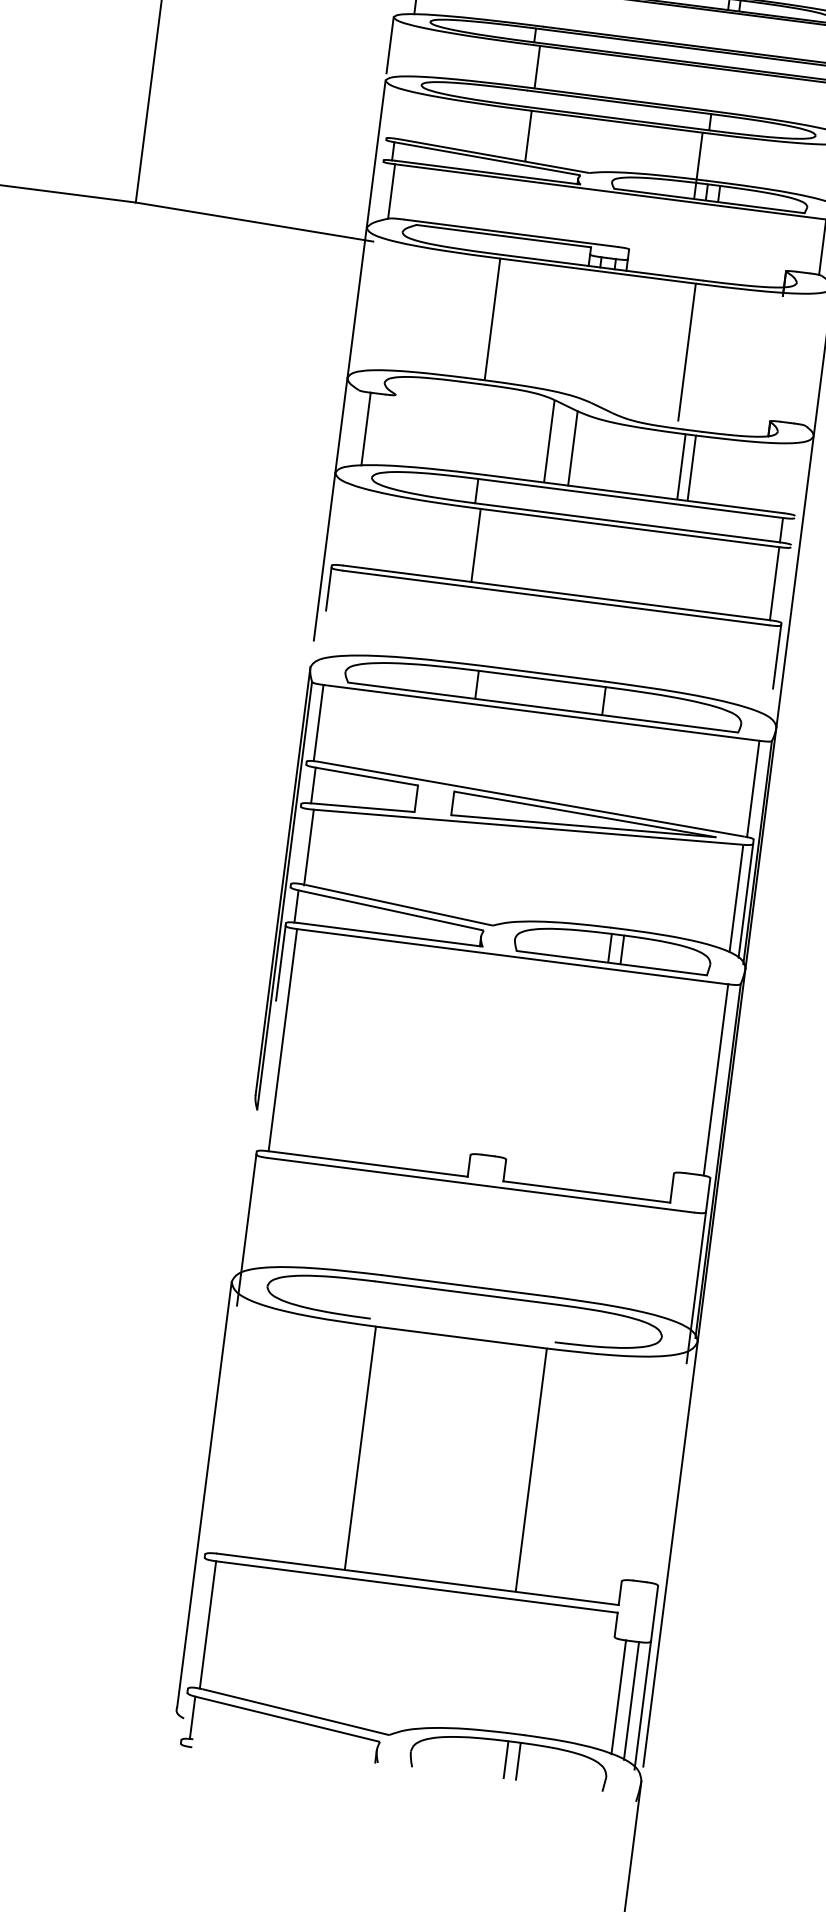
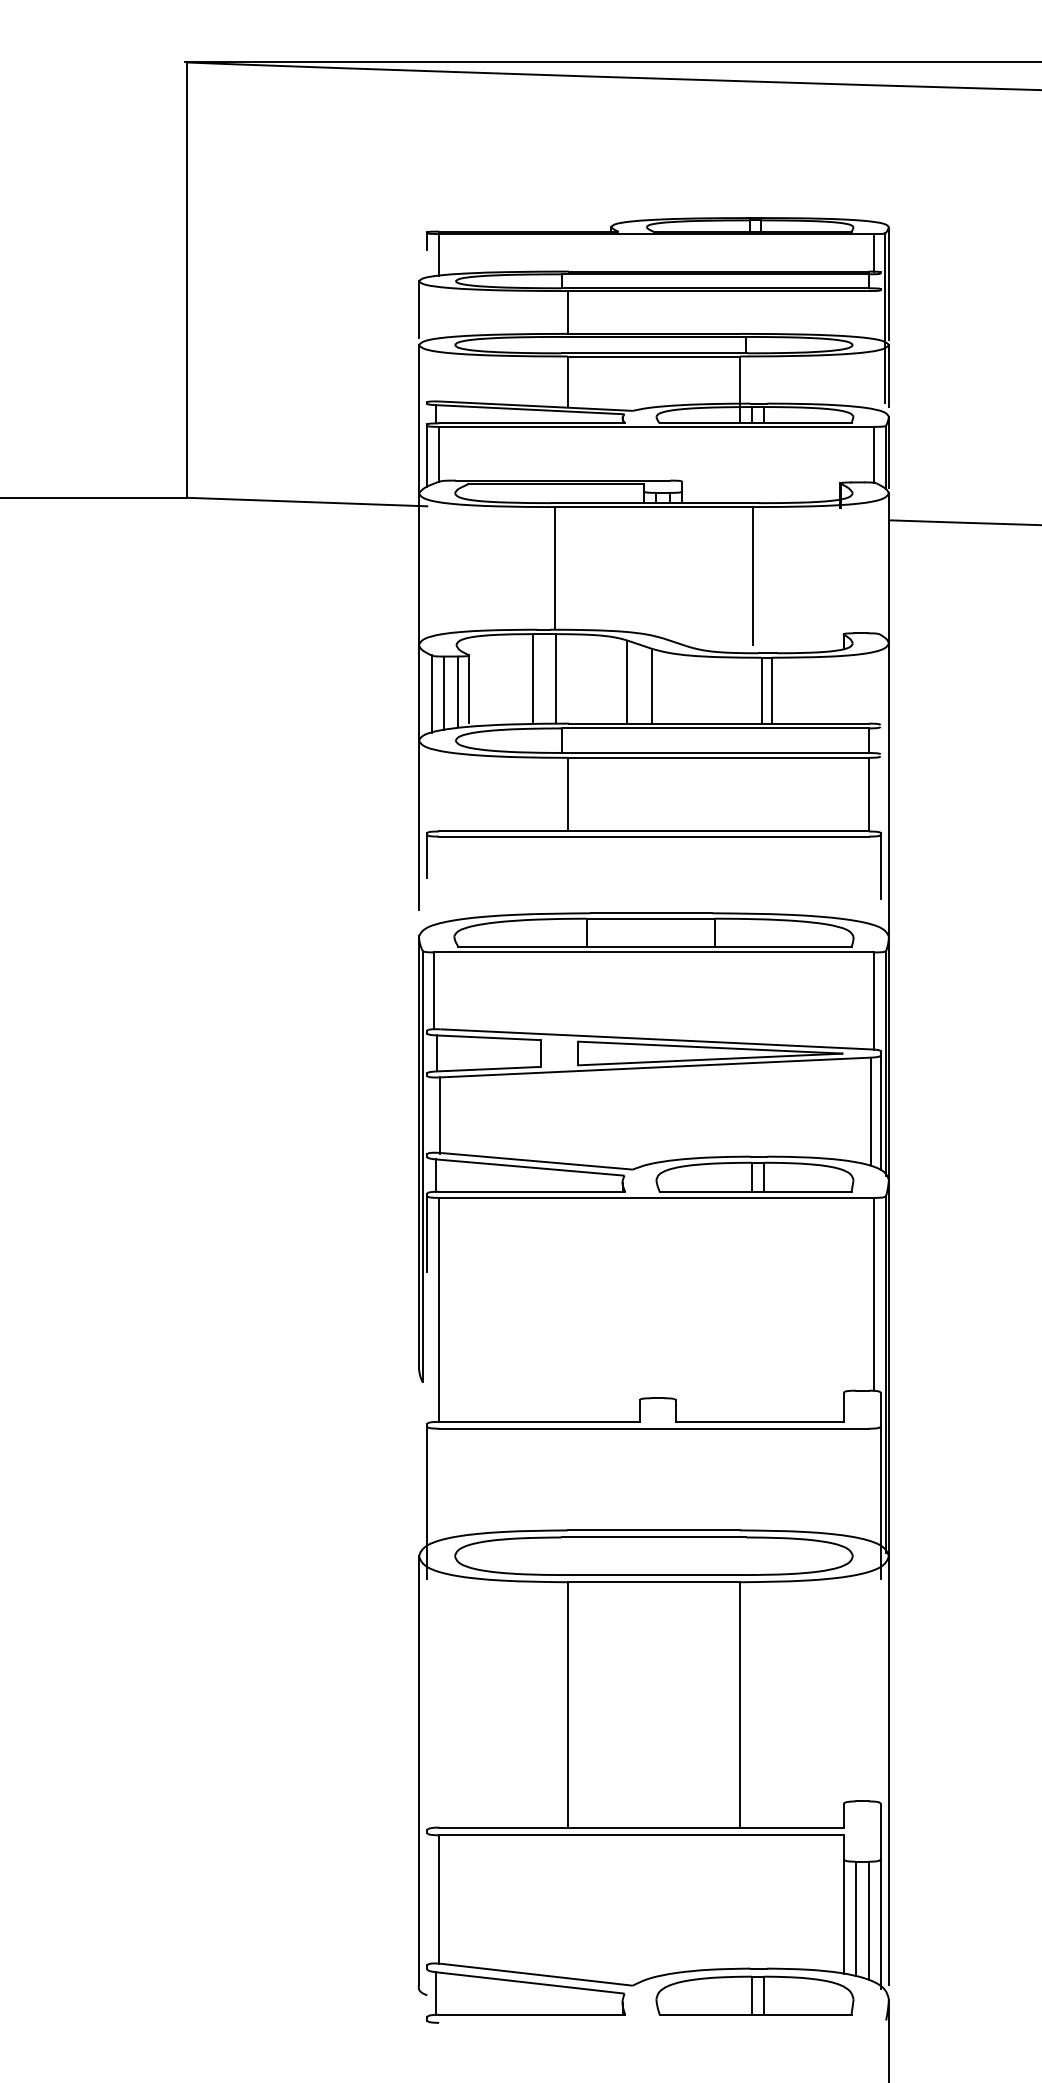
line: (379, 191) -> (427, 455), added
line: (455, 426) -> (532, 679), added
line: (353, 427) -> (431, 693), added
line: (390, 428) -> (468, 689), added
line: (479, 428) -> (556, 678), added
line: (380, 430) -> (458, 692), added
line: (462, 1330) -> (654, 1575), added
line: (606, 1693) -> (843, 1916), added
line: (286, 1750) -> (532, 2014), added
line: (507, 1779) -> (755, 2014), added

